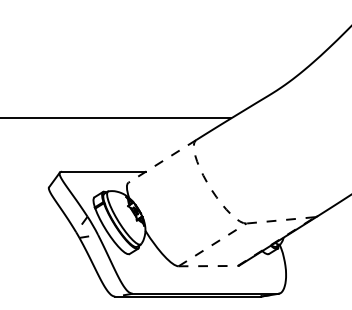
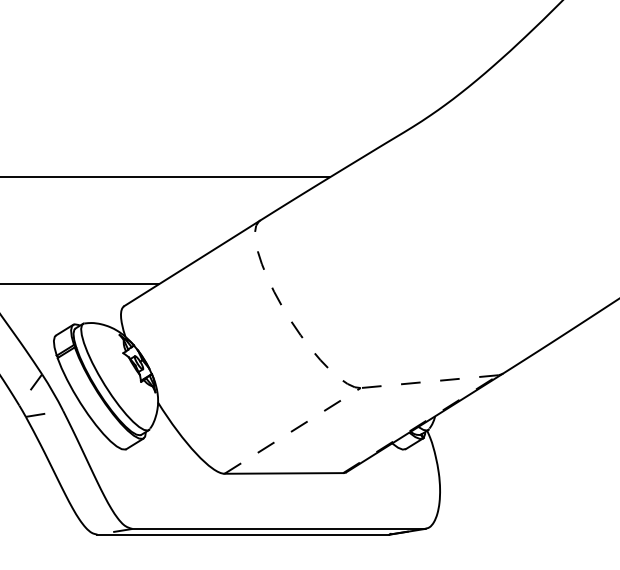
line: (162, 161) -> (192, 263), dashed -> solid
line: (208, 266) -> (284, 474), dashed -> solid

